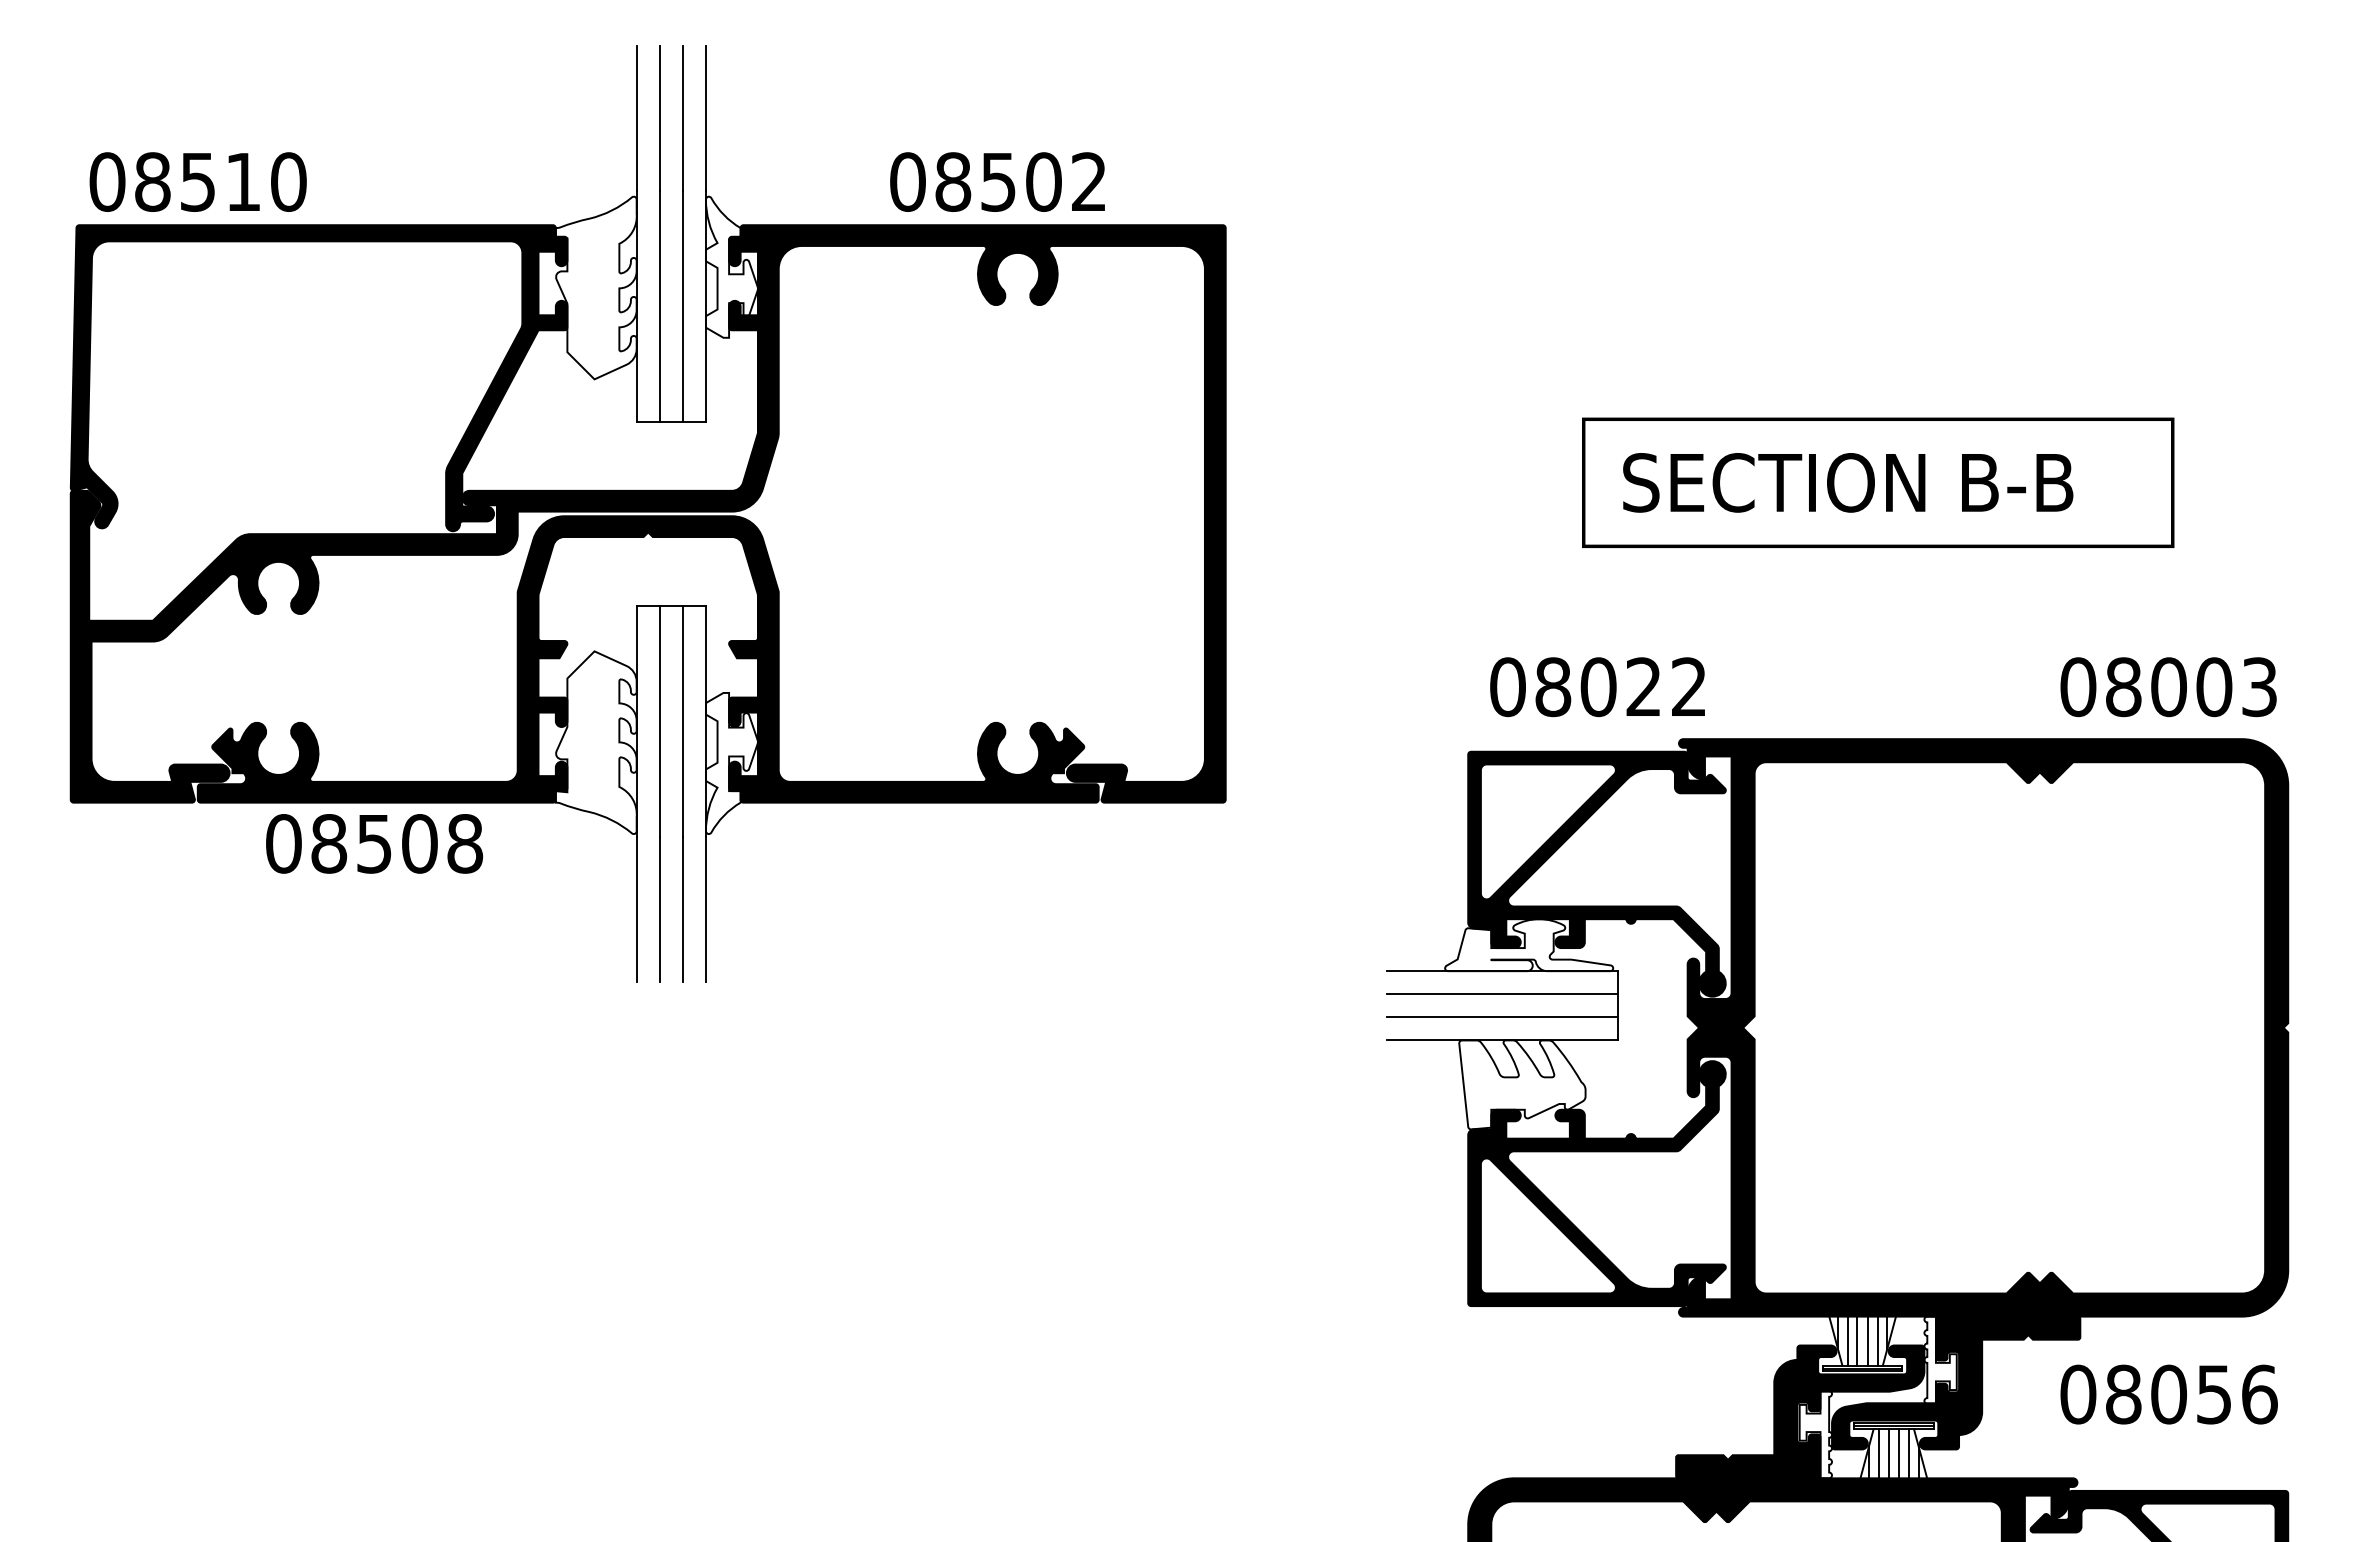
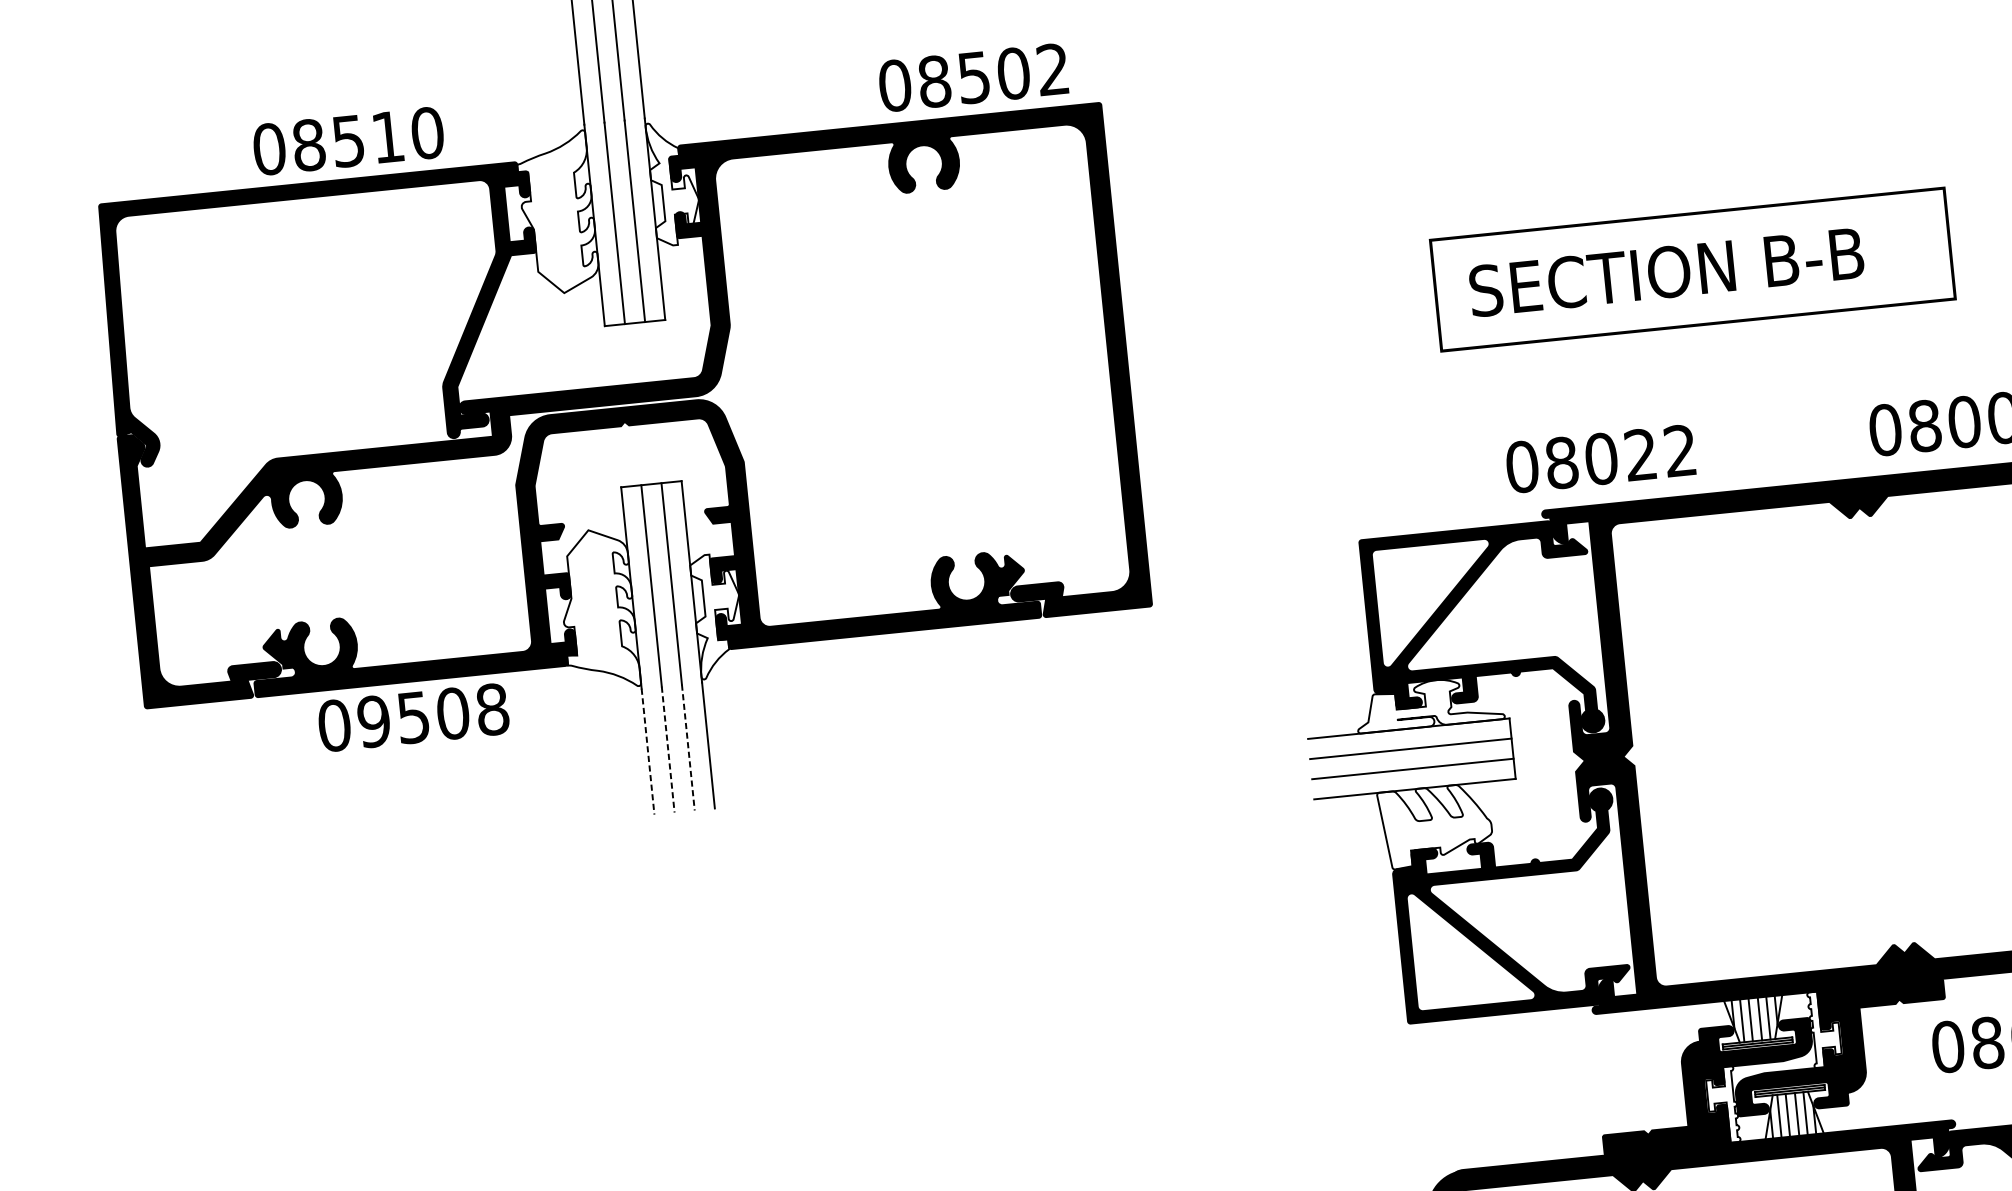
text: (197, 181) -> (347, 140), moved
text: (997, 181) -> (973, 77), moved
text: (1597, 687) -> (1600, 459), moved
text: (329, 843) -> (374, 721), 08508 -> 09508
line: (636, 910) -> (647, 752), solid -> dashed
line: (659, 910) -> (668, 750), solid -> dashed
line: (682, 910) -> (688, 748), solid -> dashed

